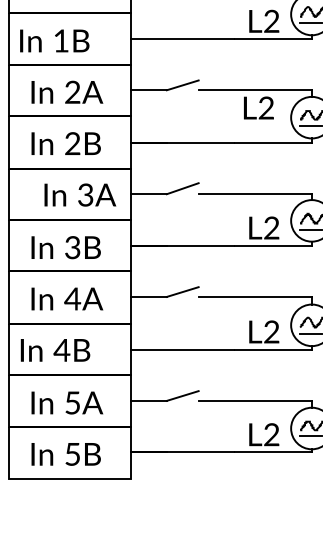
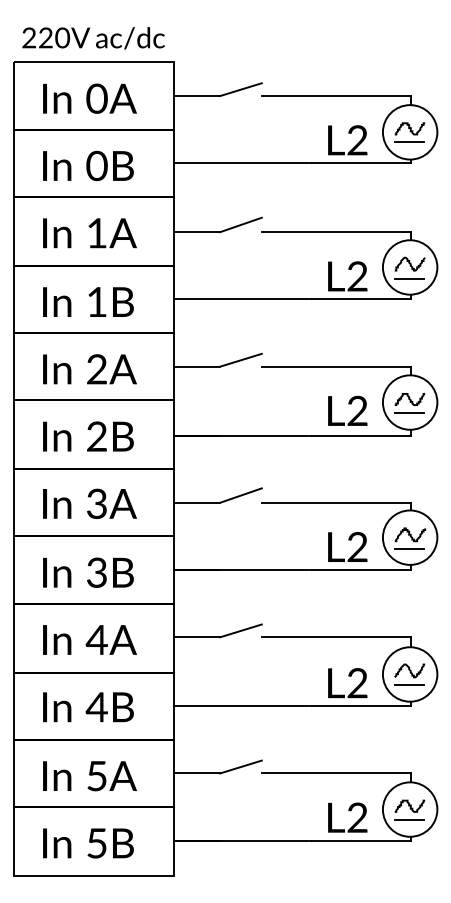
text: (54, 40) -> (88, 301), moved
text: (258, 107) -> (347, 410), moved
text: (80, 194) -> (89, 503), moved
text: (55, 350) -> (88, 707), moved

